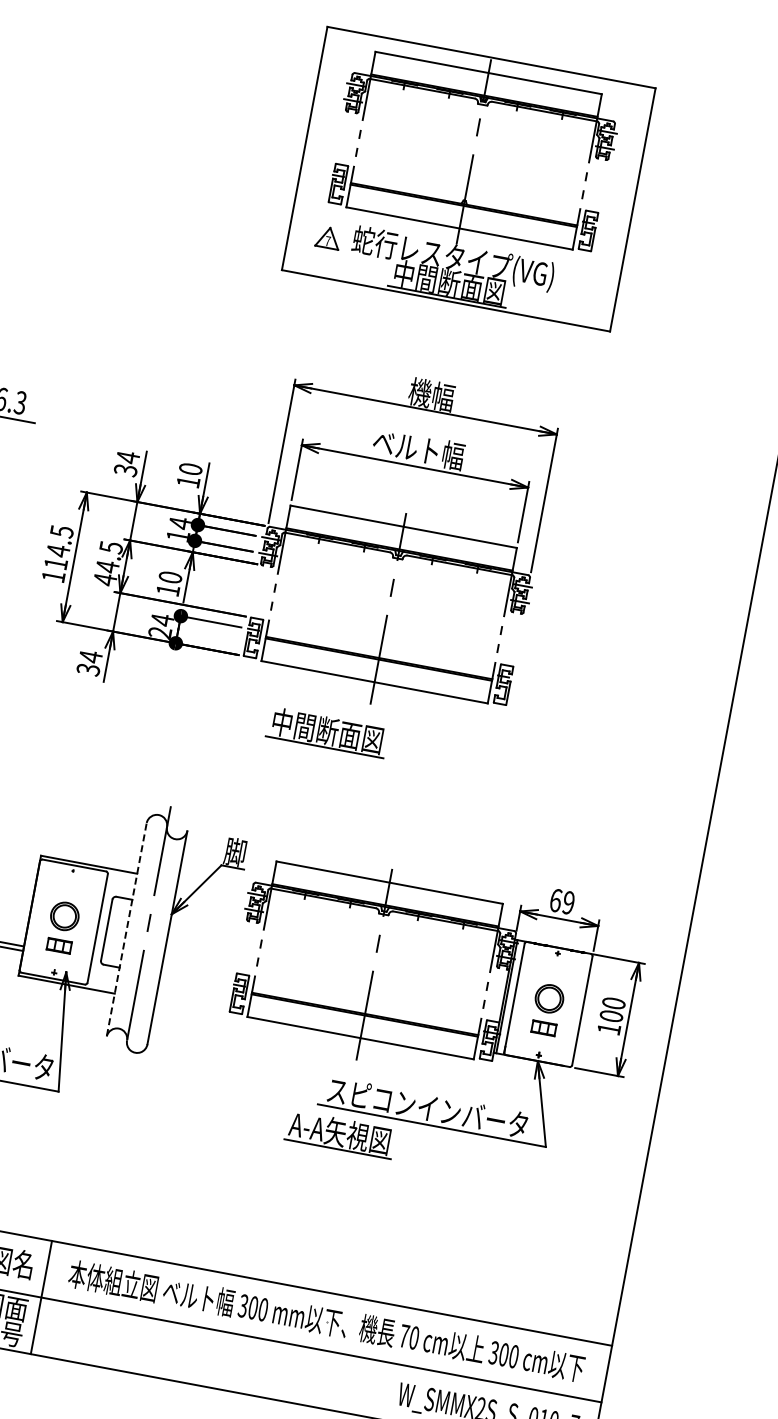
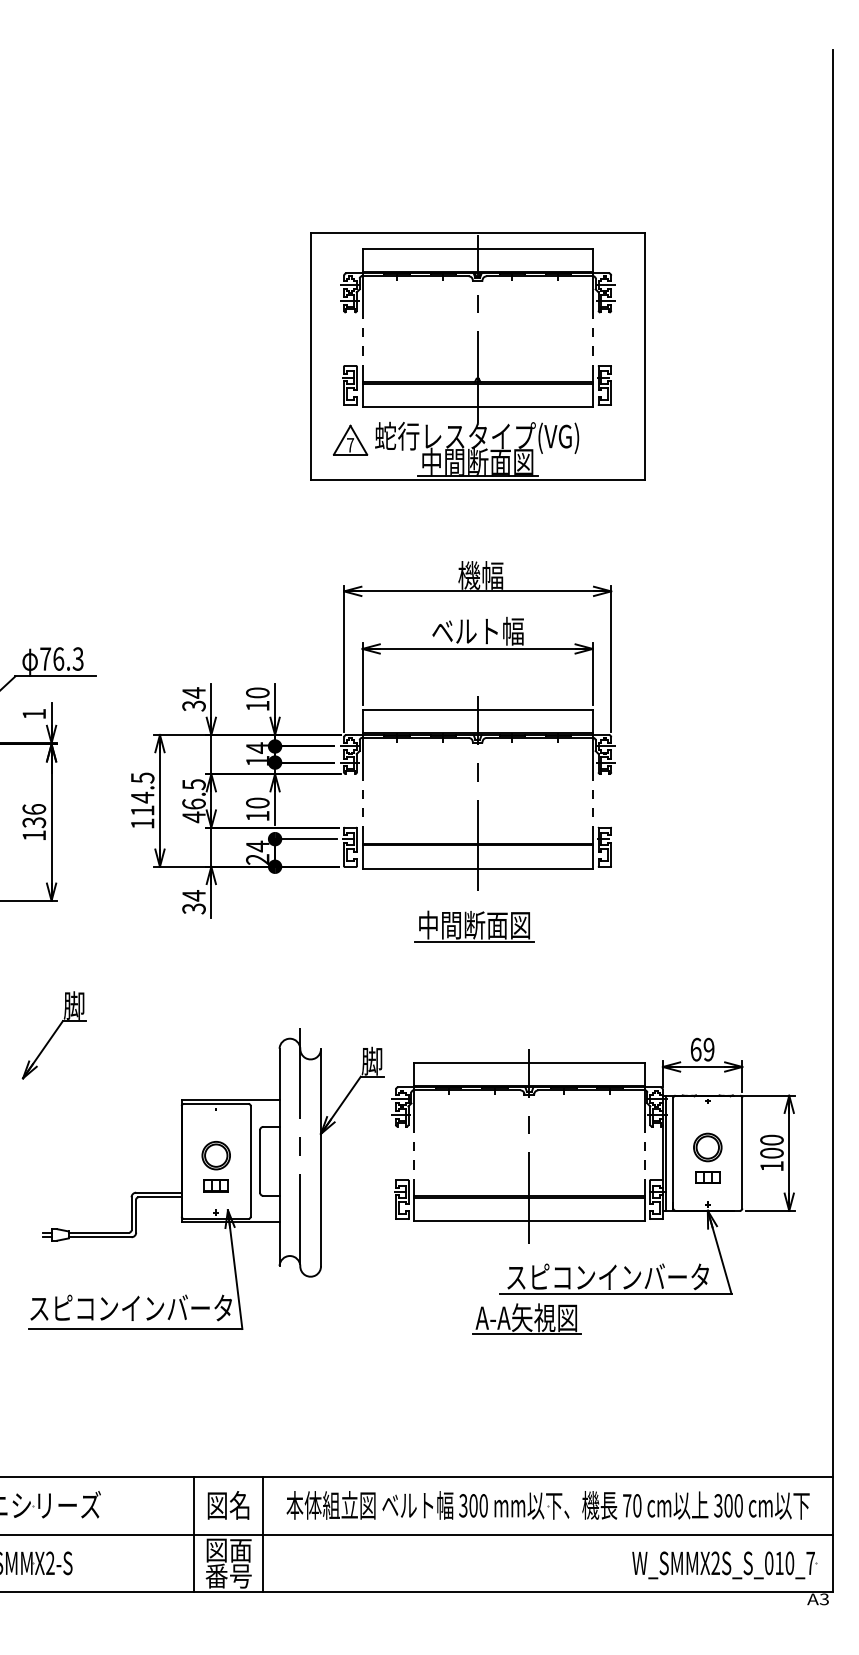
part: (328, 237) -> (350, 439), size x1.43
text: (107, 567) -> (193, 804), 44.5 -> 46.5
part: (327, 732) -> (474, 926), moved
line: (126, 930) -> (279, 1158), dashed -> solid

